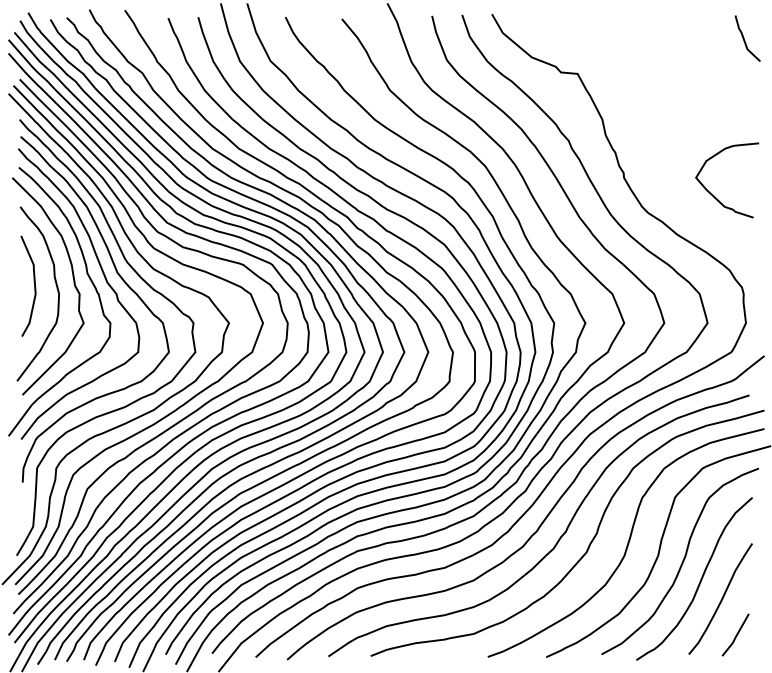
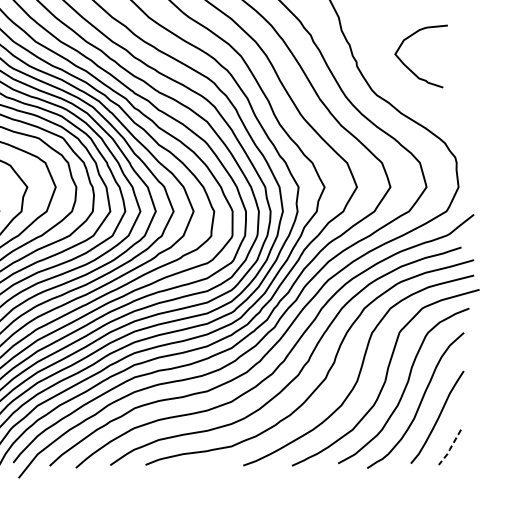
curve: (714, 195) -> (410, 69), moved
line: (735, 636) -> (449, 448), solid -> dashed

